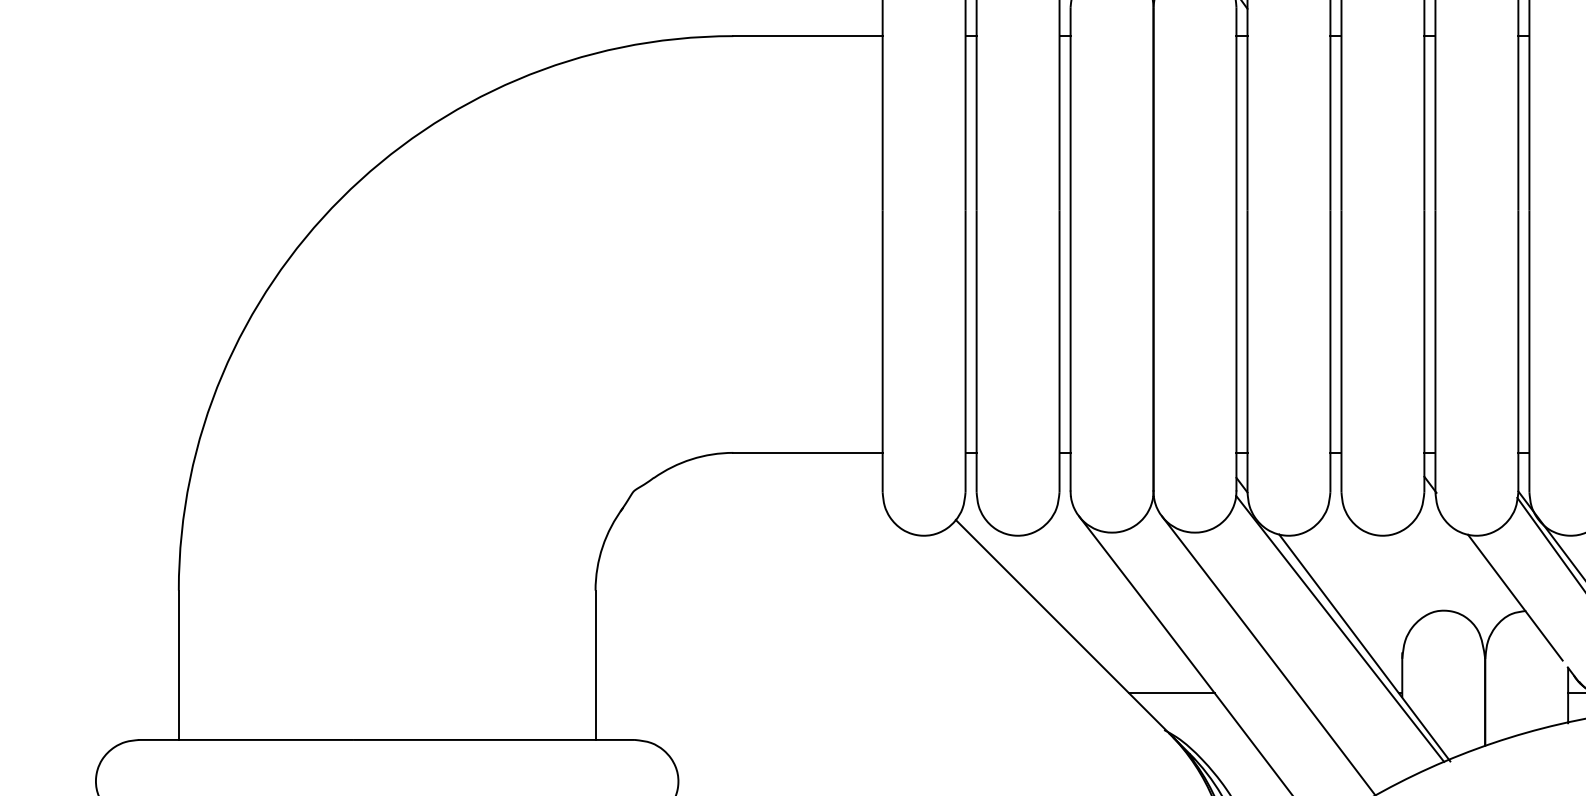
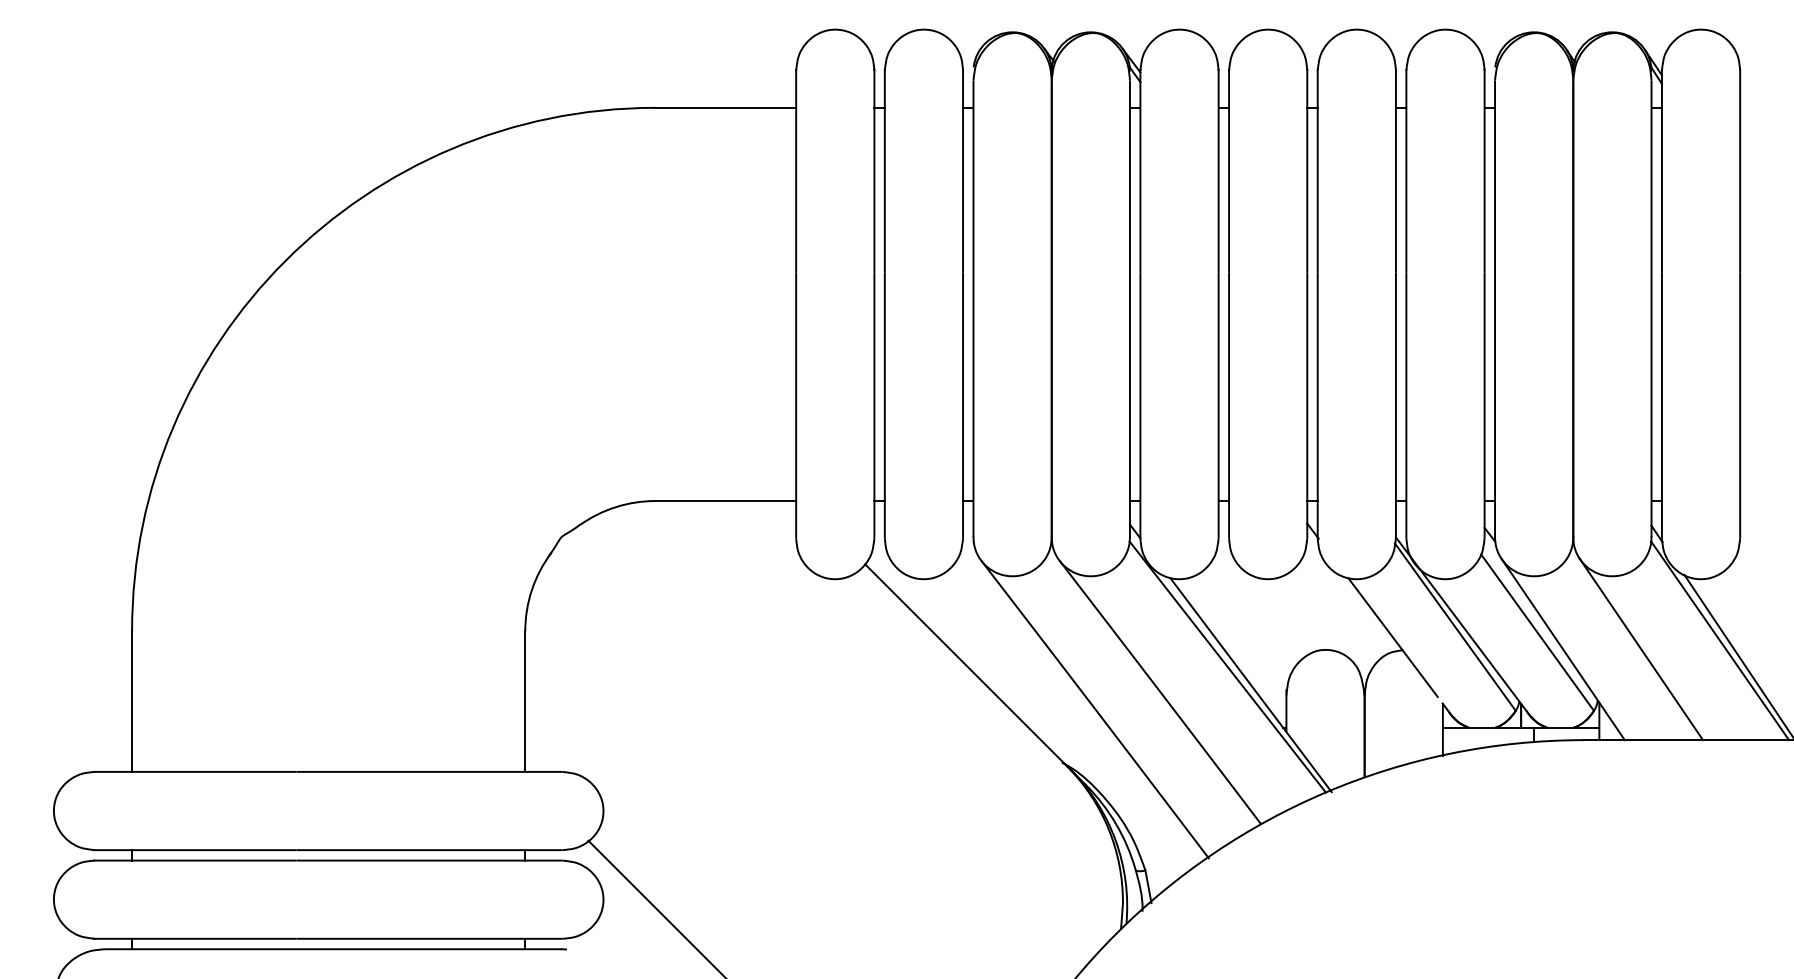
line: (1171, 692) -> (1068, 727), removed

